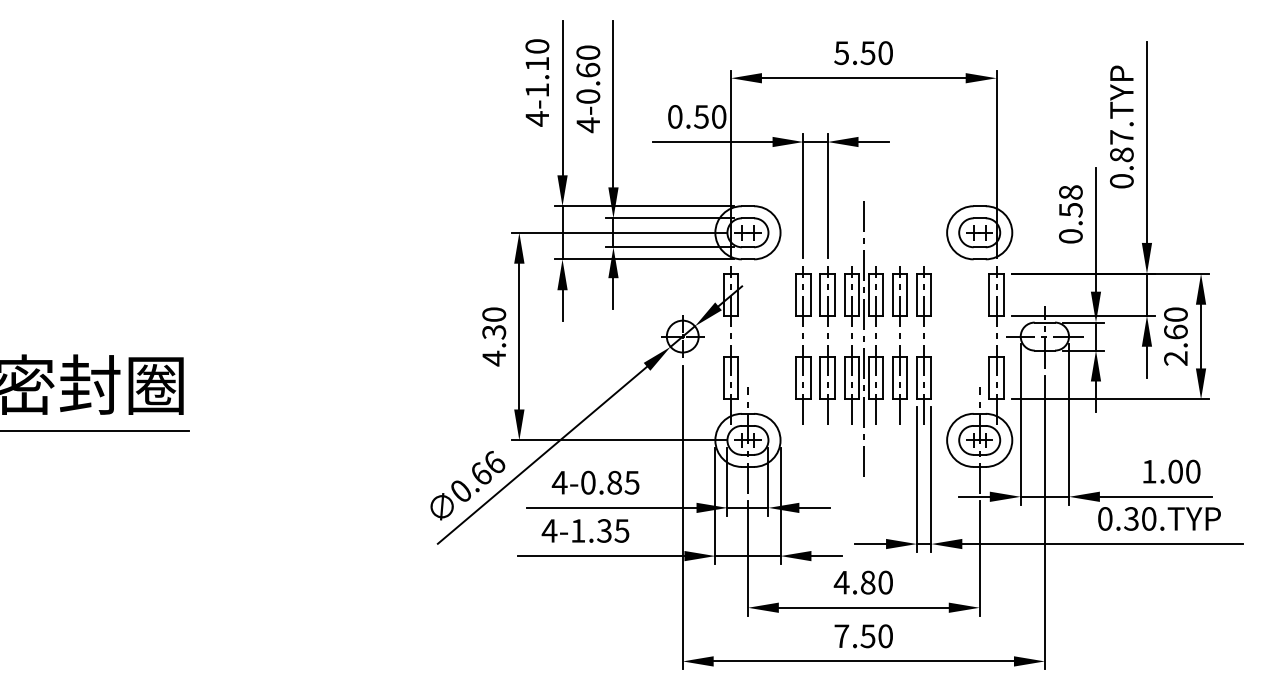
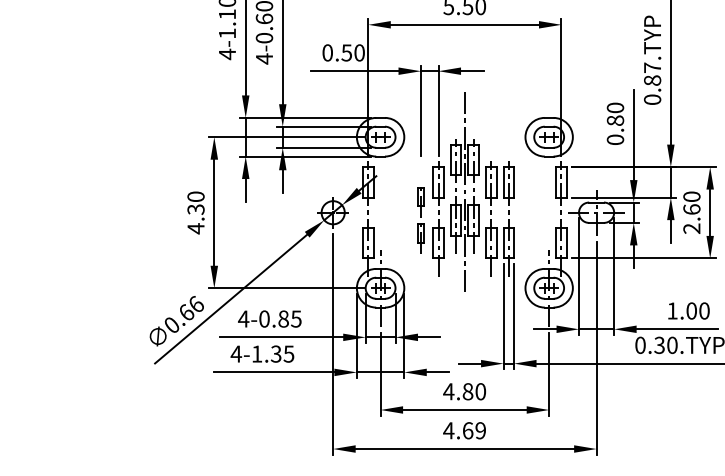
text: (1070, 201) -> (615, 114), 0.58 -> 0.80
part: (863, 338) -> (464, 191), moved
part: (803, 345) -> (421, 219), size x0.6
text: (862, 636) -> (463, 430), 7.50 -> 4.69

